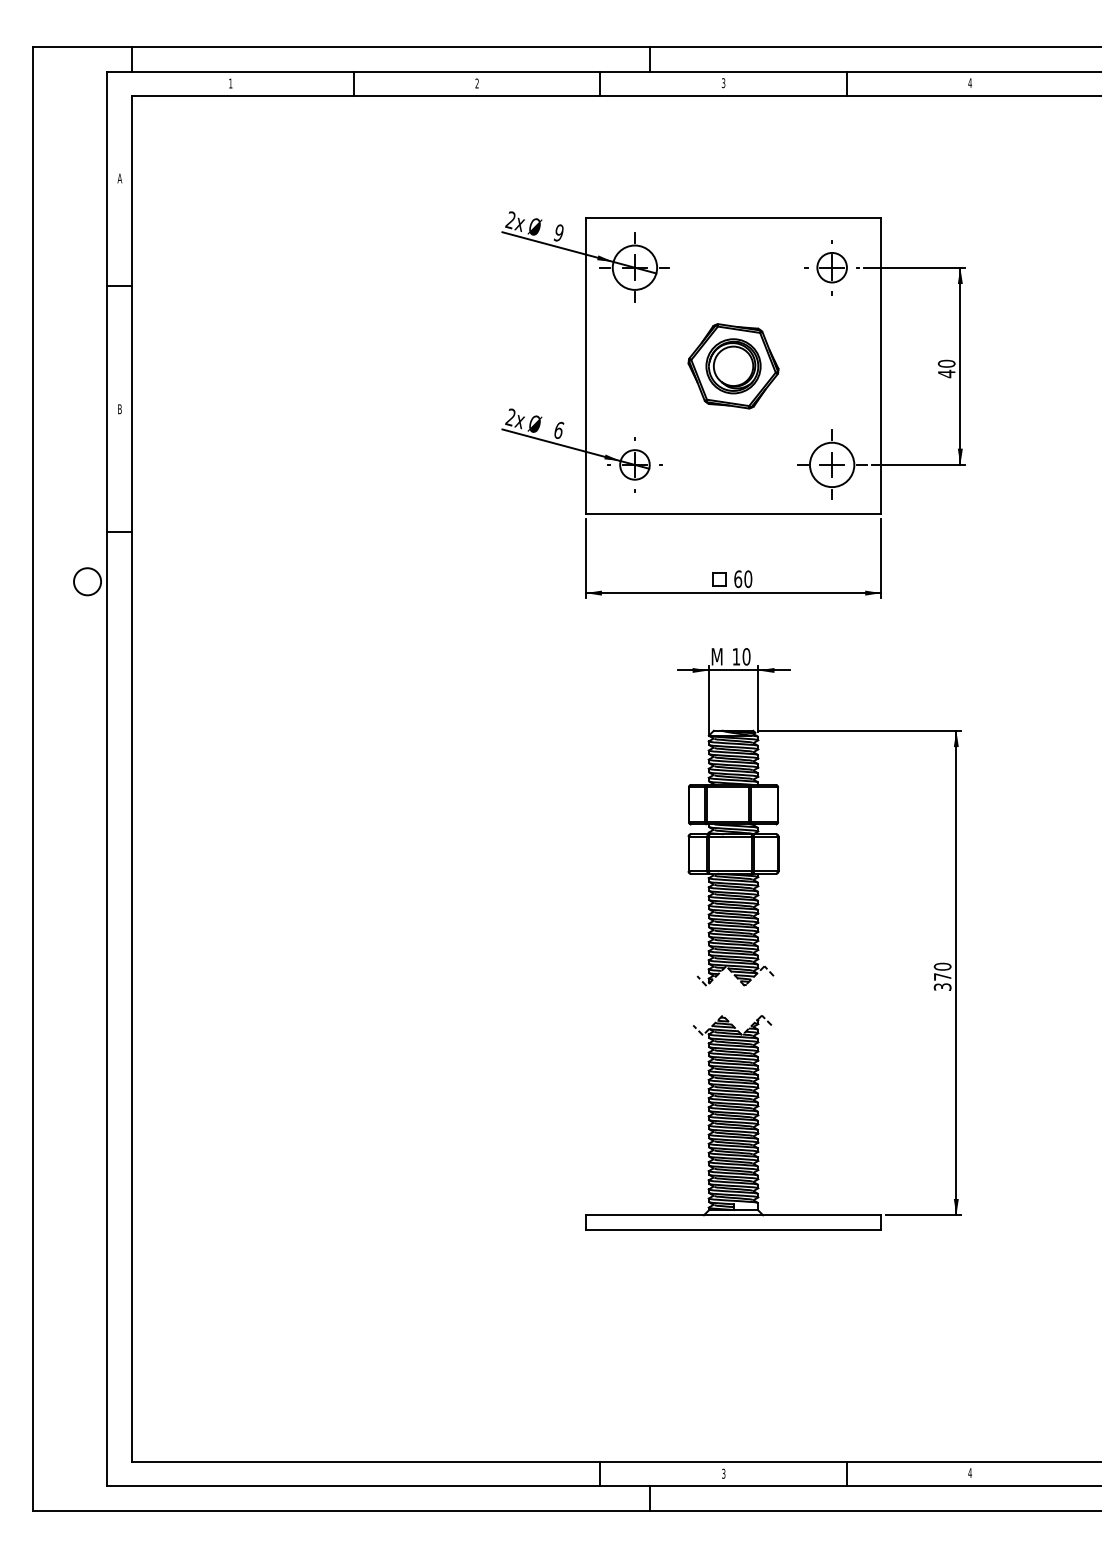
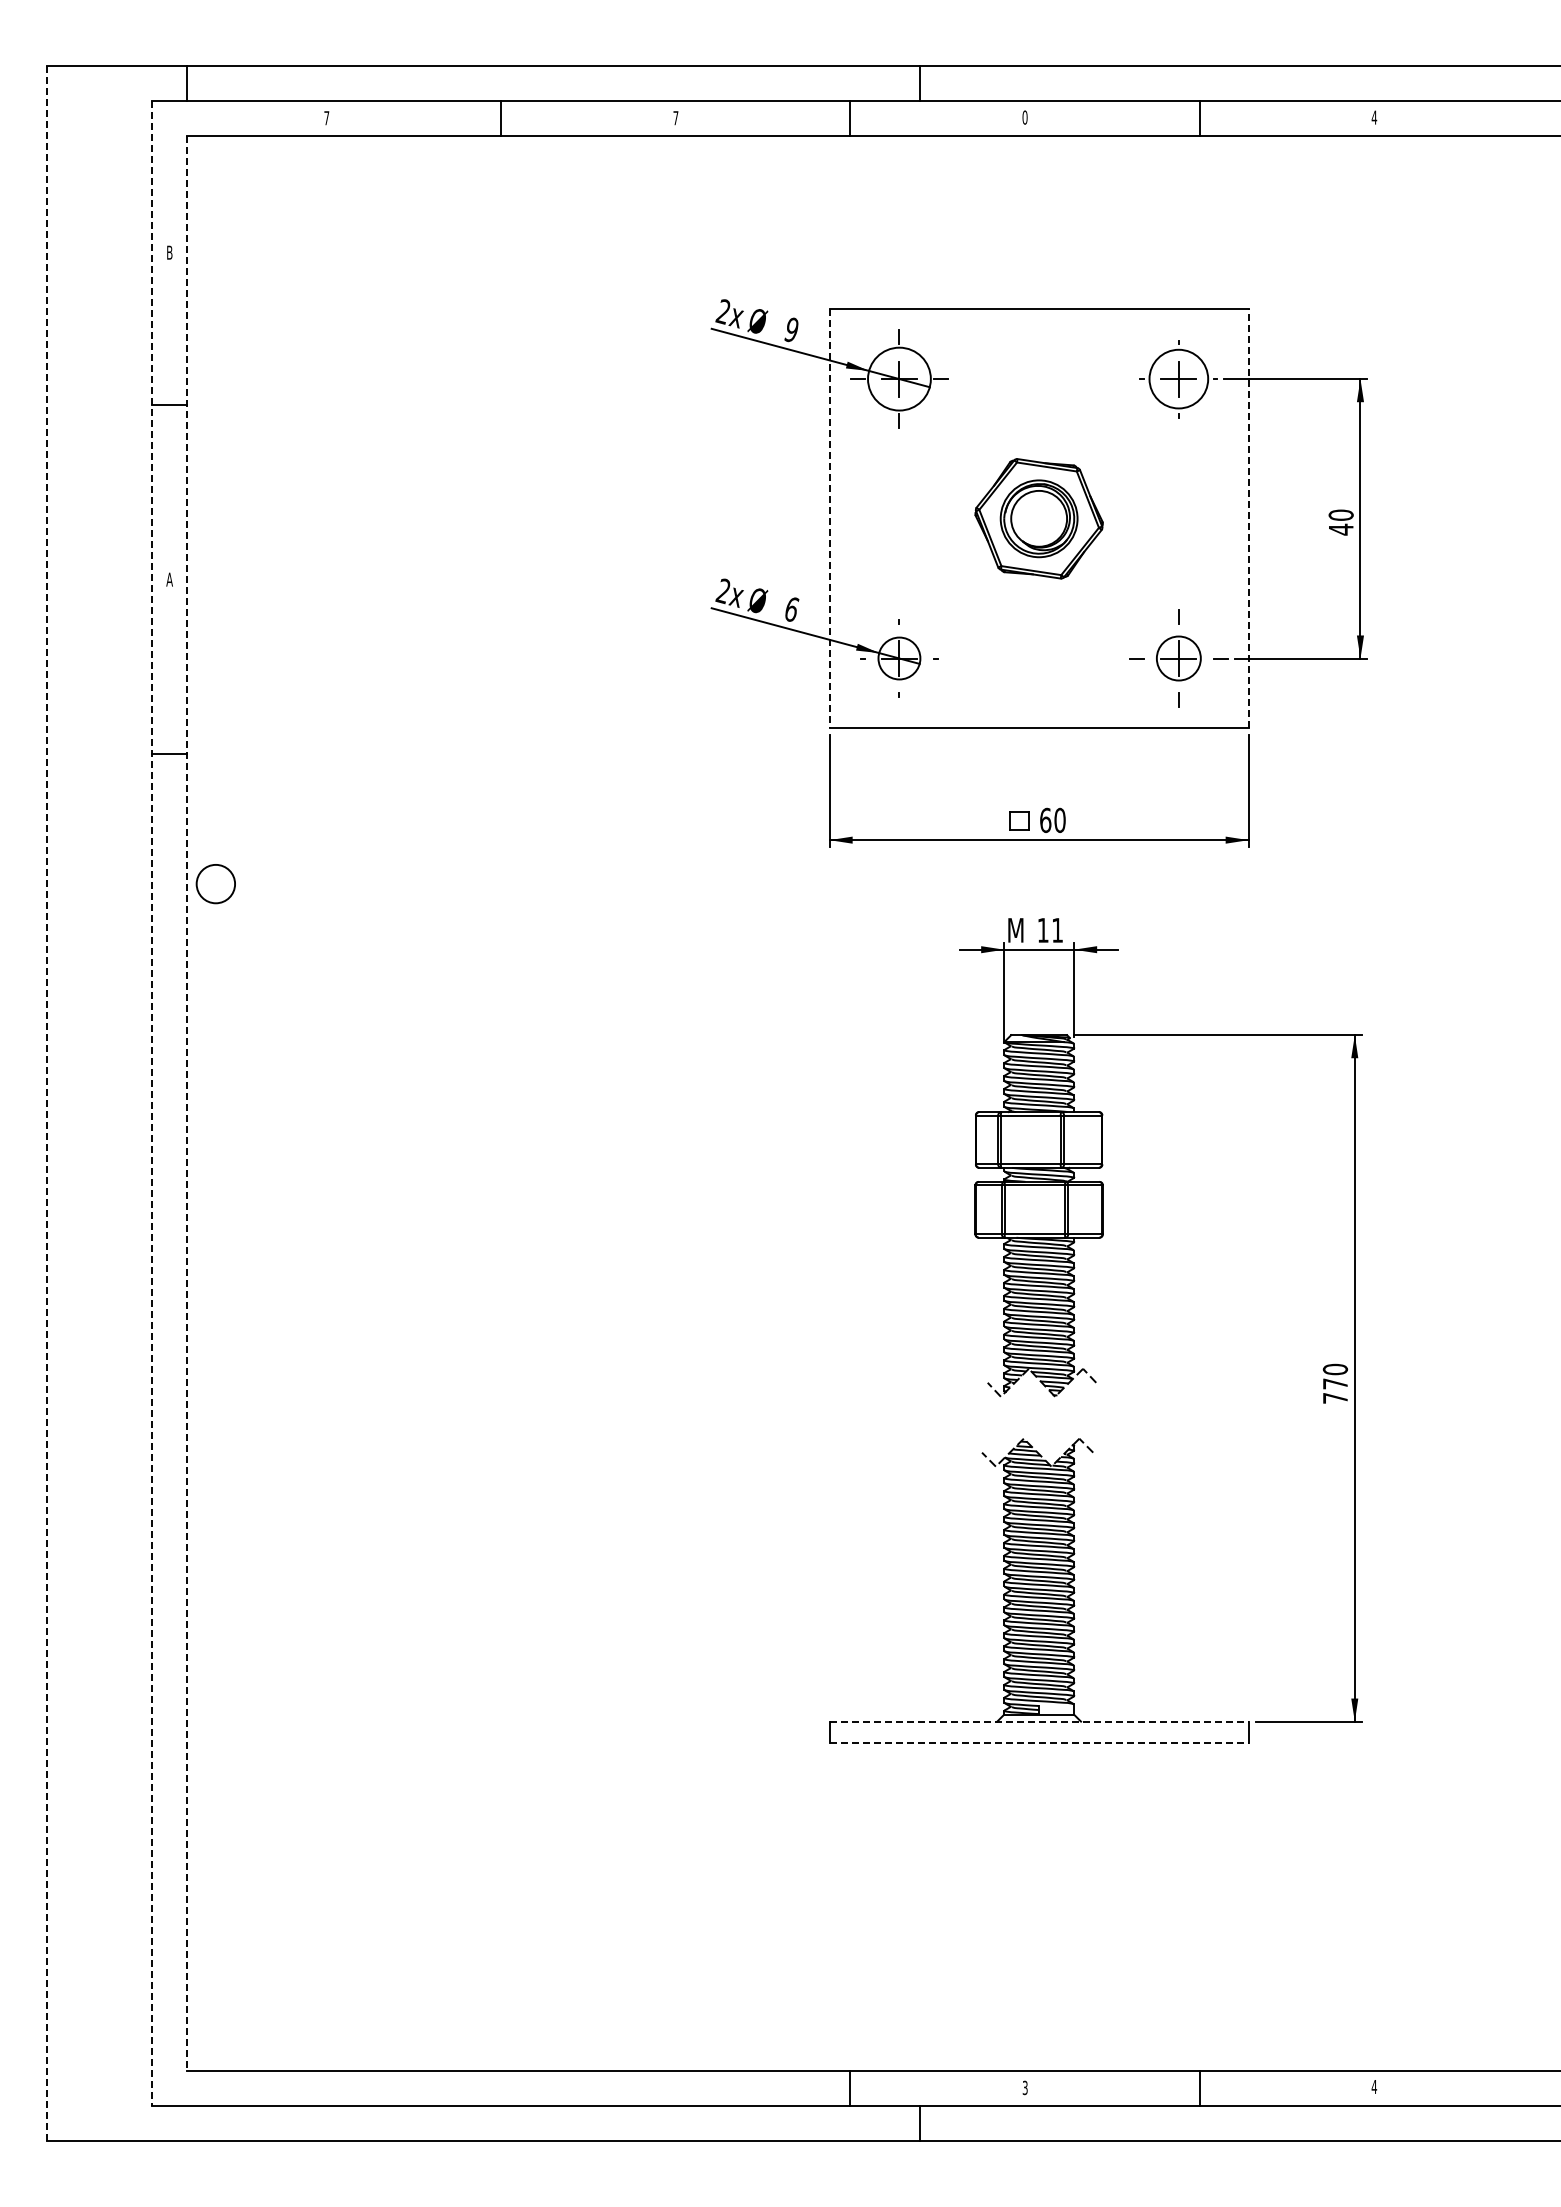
text: (230, 83) -> (326, 118), 1 -> 7
text: (476, 83) -> (675, 118), 2 -> 7
text: (723, 83) -> (1024, 117), 3 -> 0
text: (119, 178) -> (169, 252), A -> B
circle: (831, 268) -> (1178, 379), size x1.4
line: (585, 366) -> (829, 518), solid -> dashed
line: (881, 366) -> (1248, 518), solid -> dashed
text: (119, 409) -> (169, 579), B -> A
circle: (831, 464) -> (1178, 658), size x0.7
circle: (87, 582) -> (215, 884), moved
text: (746, 656) -> (1057, 929), 10 -> 11
line: (33, 779) -> (47, 1103), solid -> dashed
line: (107, 779) -> (151, 1103), solid -> dashed
line: (131, 779) -> (186, 1103), solid -> dashed
text: (942, 987) -> (1335, 1398), 370 -> 770
line: (733, 1215) -> (1039, 1721), solid -> dashed
line: (733, 1230) -> (1039, 1742), solid -> dashed

